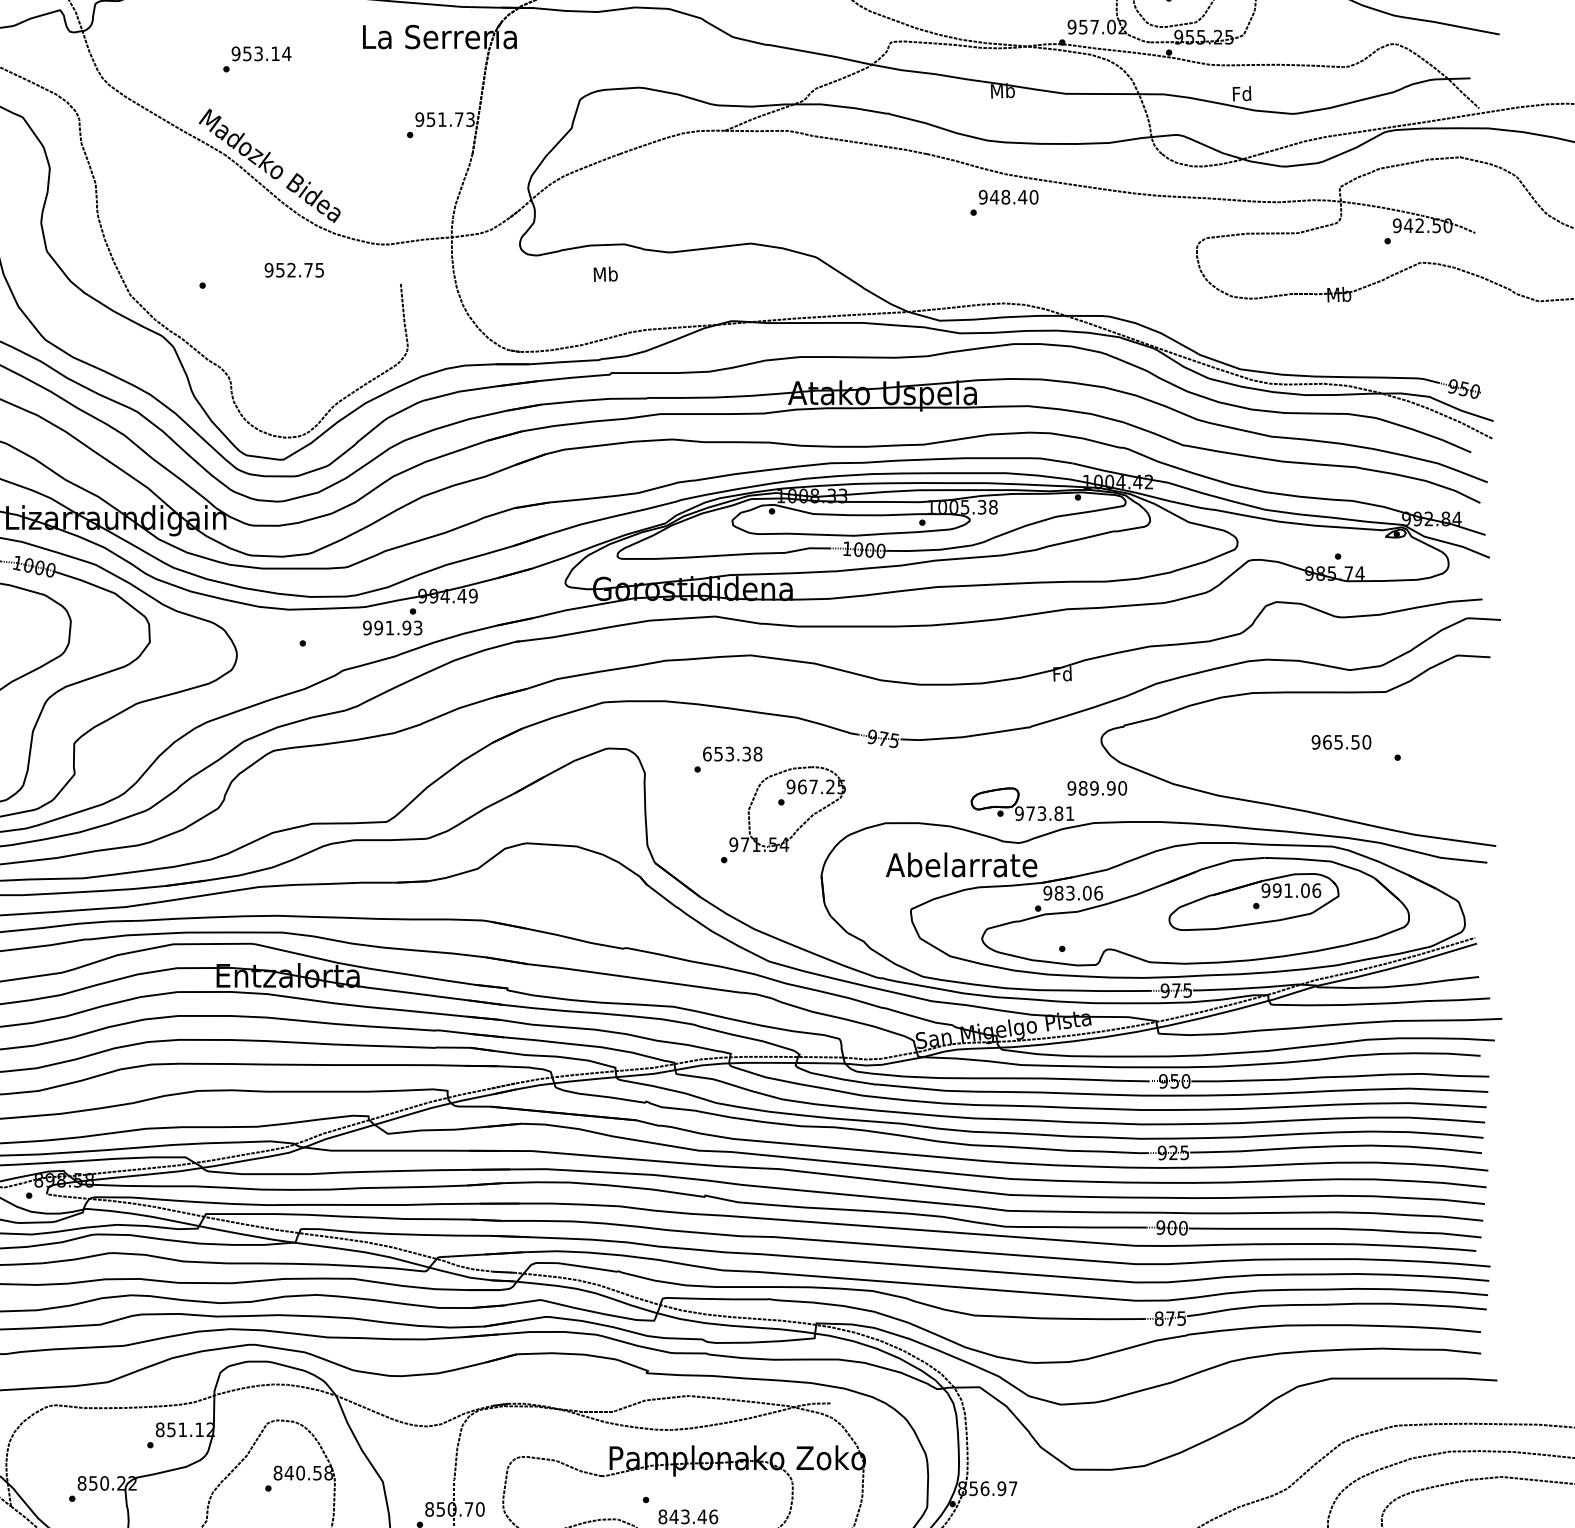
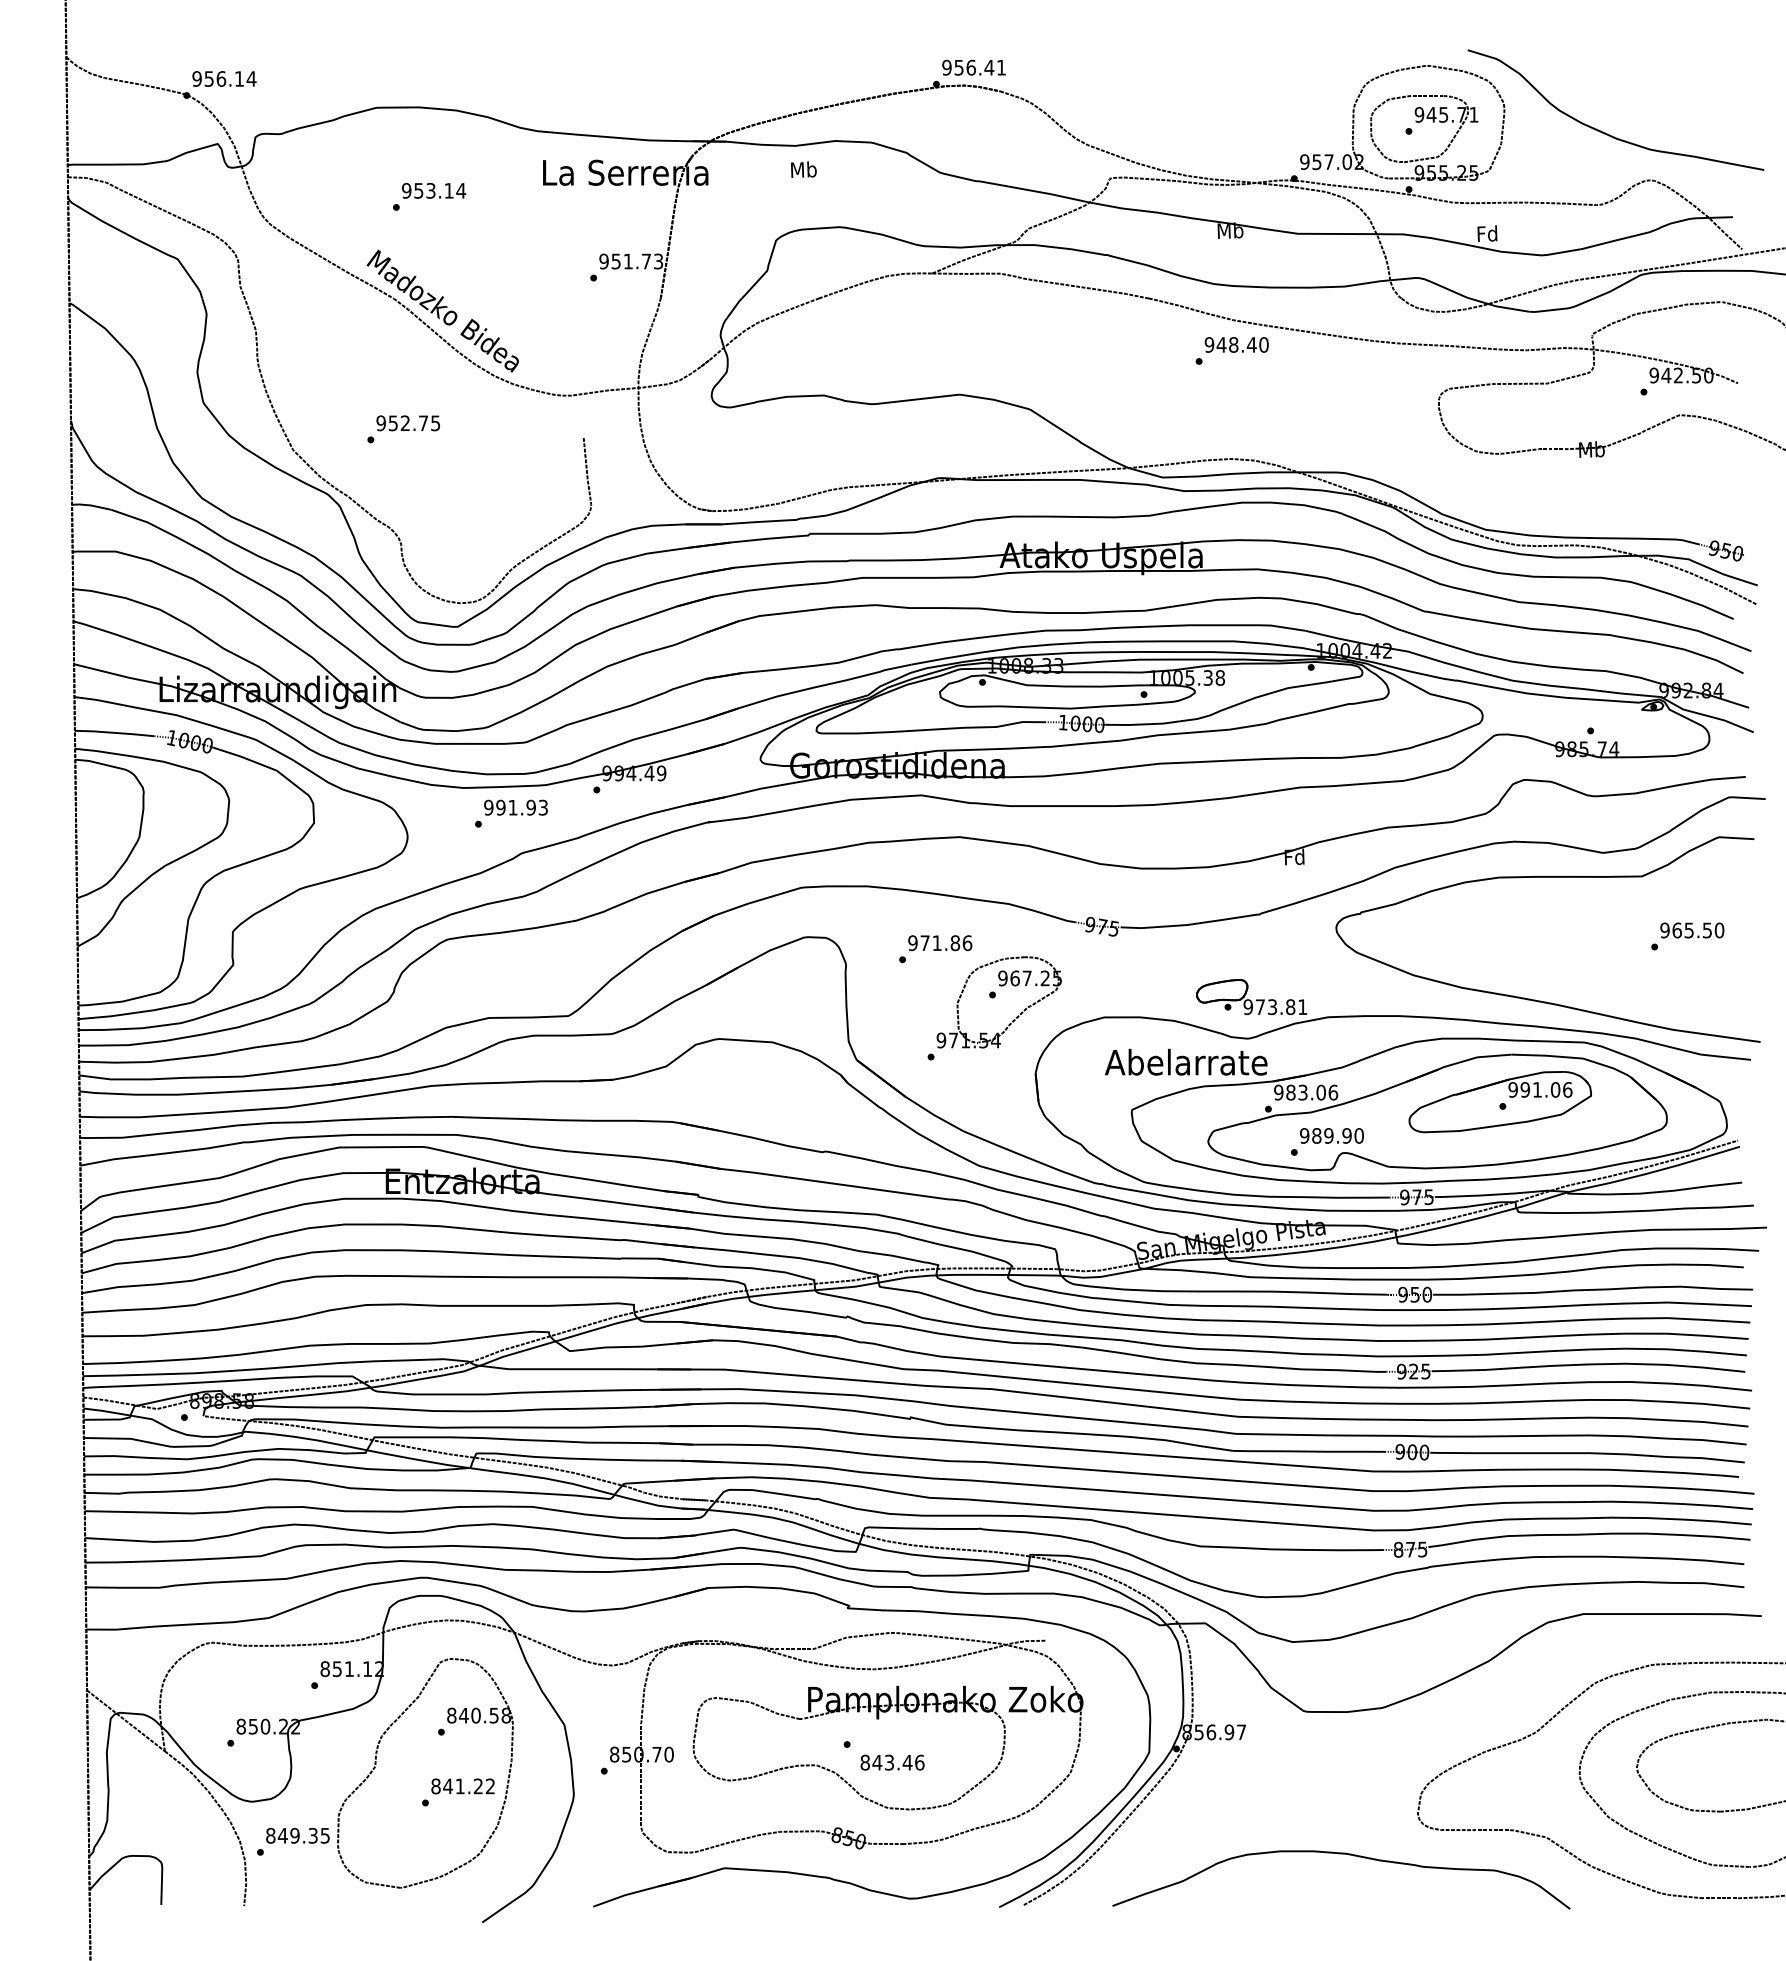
text: (294, 270) -> (408, 423), moved
text: (605, 274) -> (803, 169), moved
text: (392, 627) -> (515, 807), moved
text: (1341, 742) -> (1692, 930), moved
text: (732, 754) -> (940, 943), 653.38 -> 971.86
text: (1096, 787) -> (1331, 1135), moved

